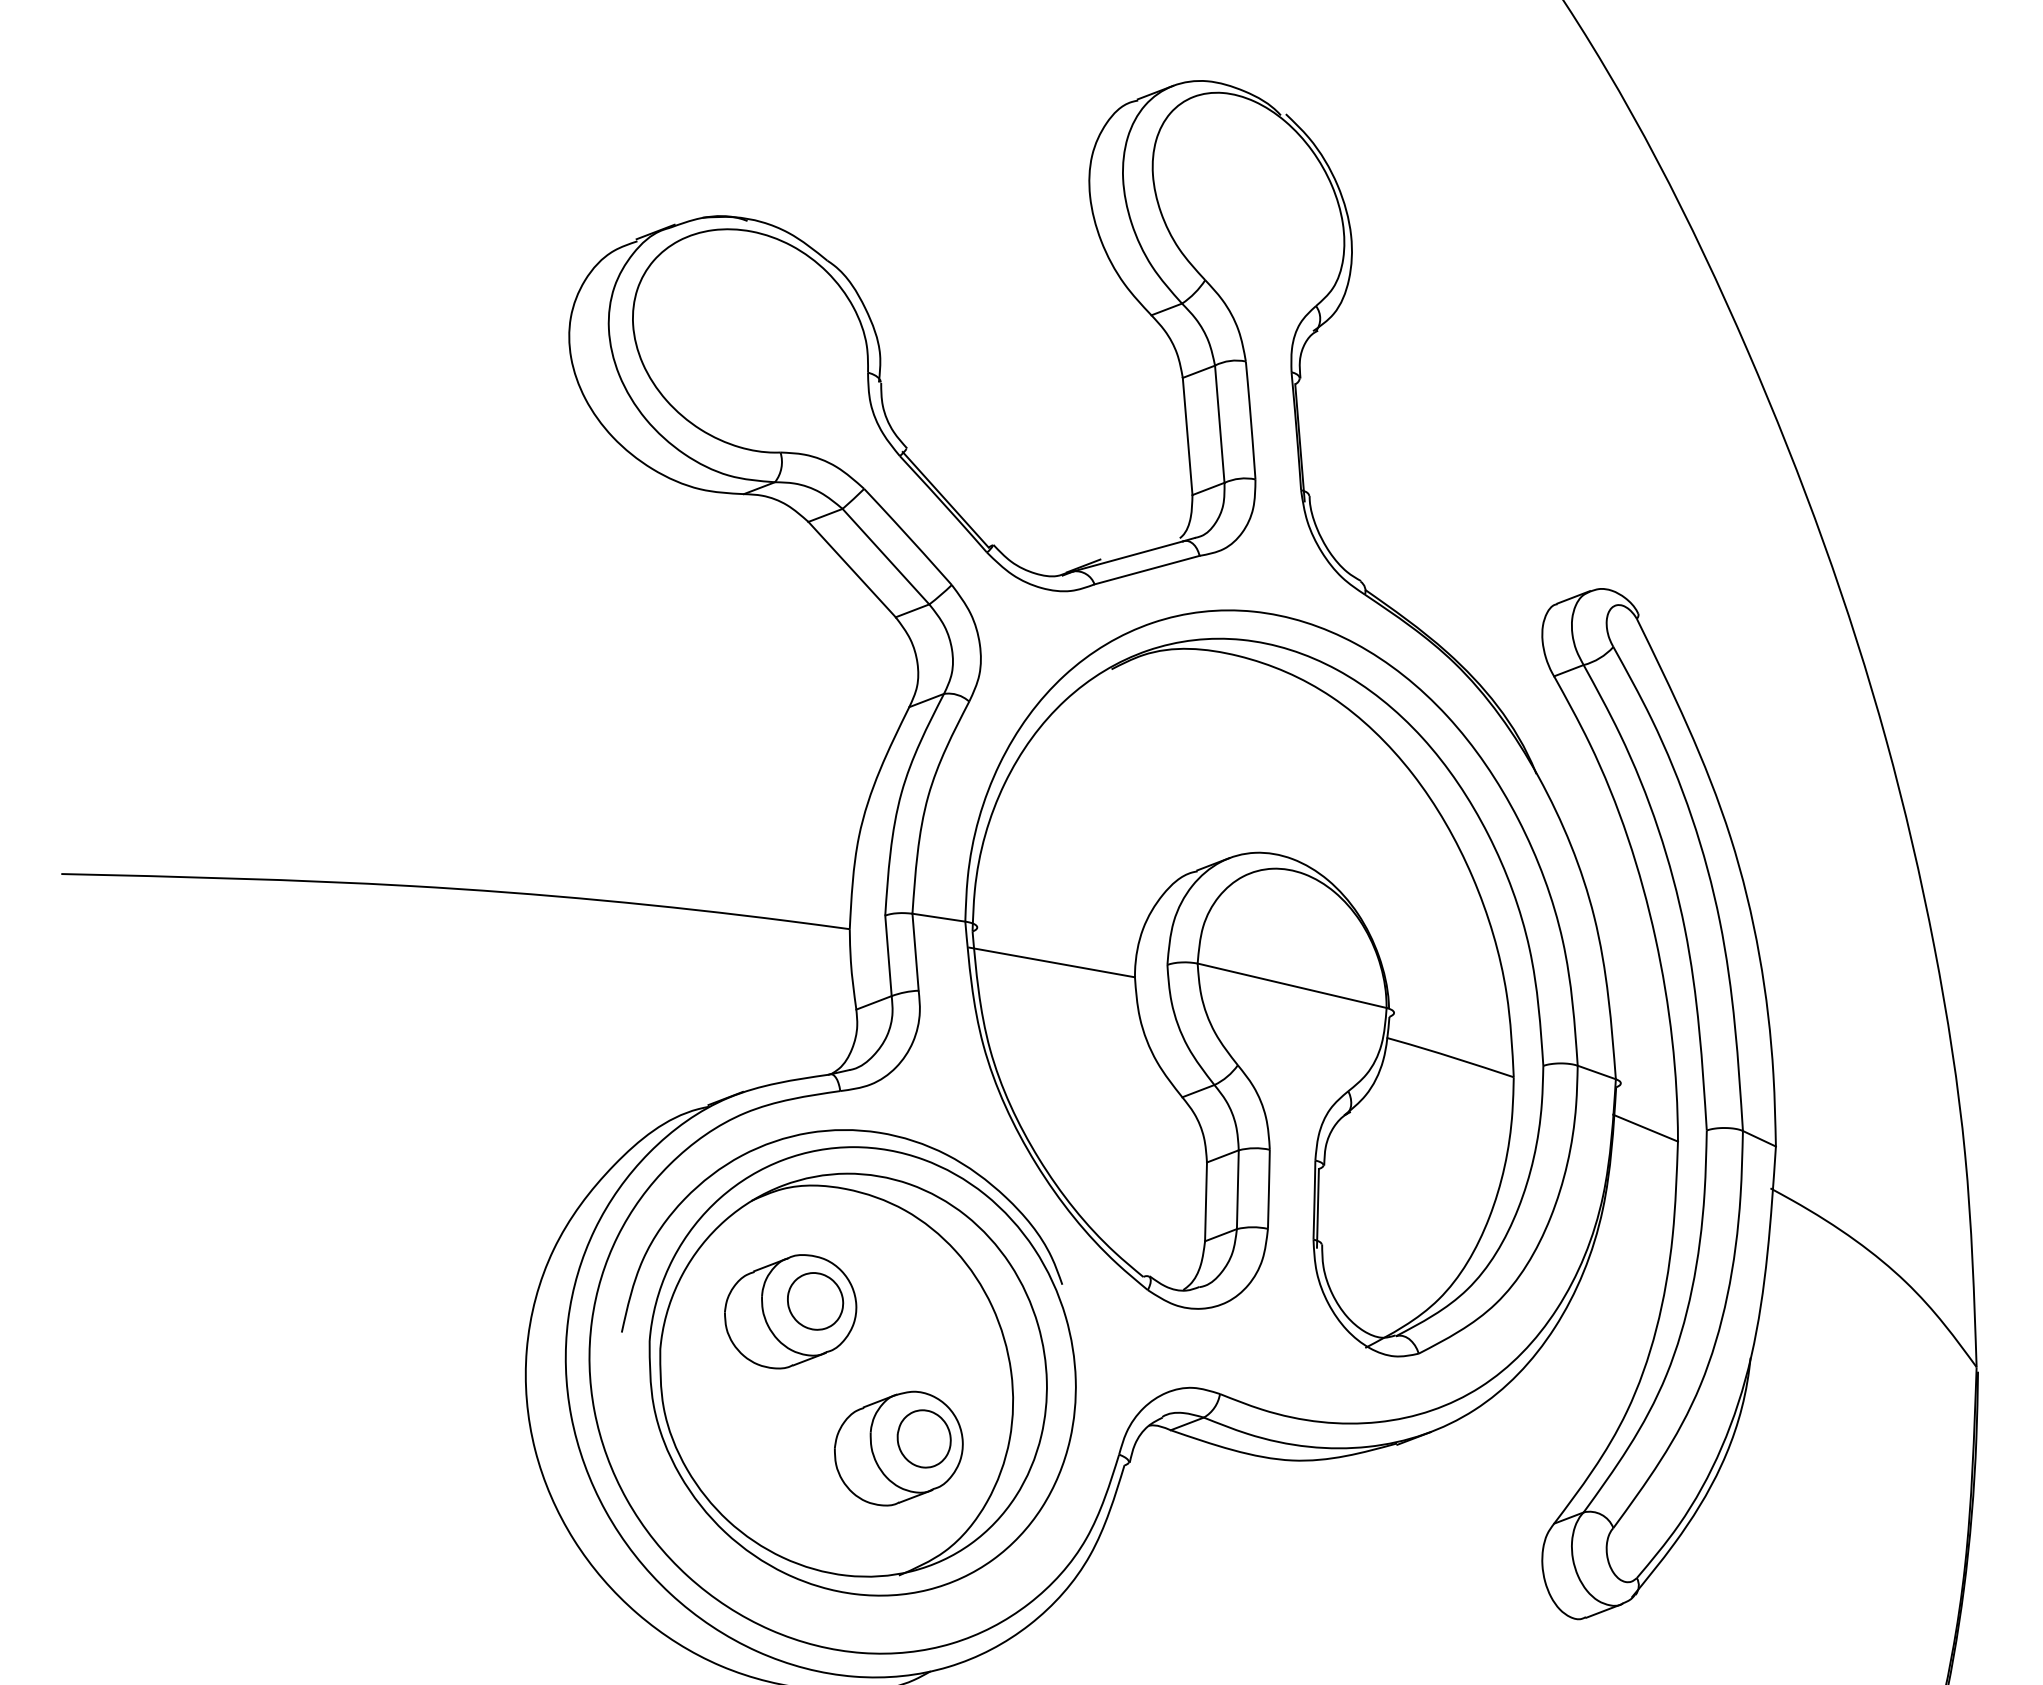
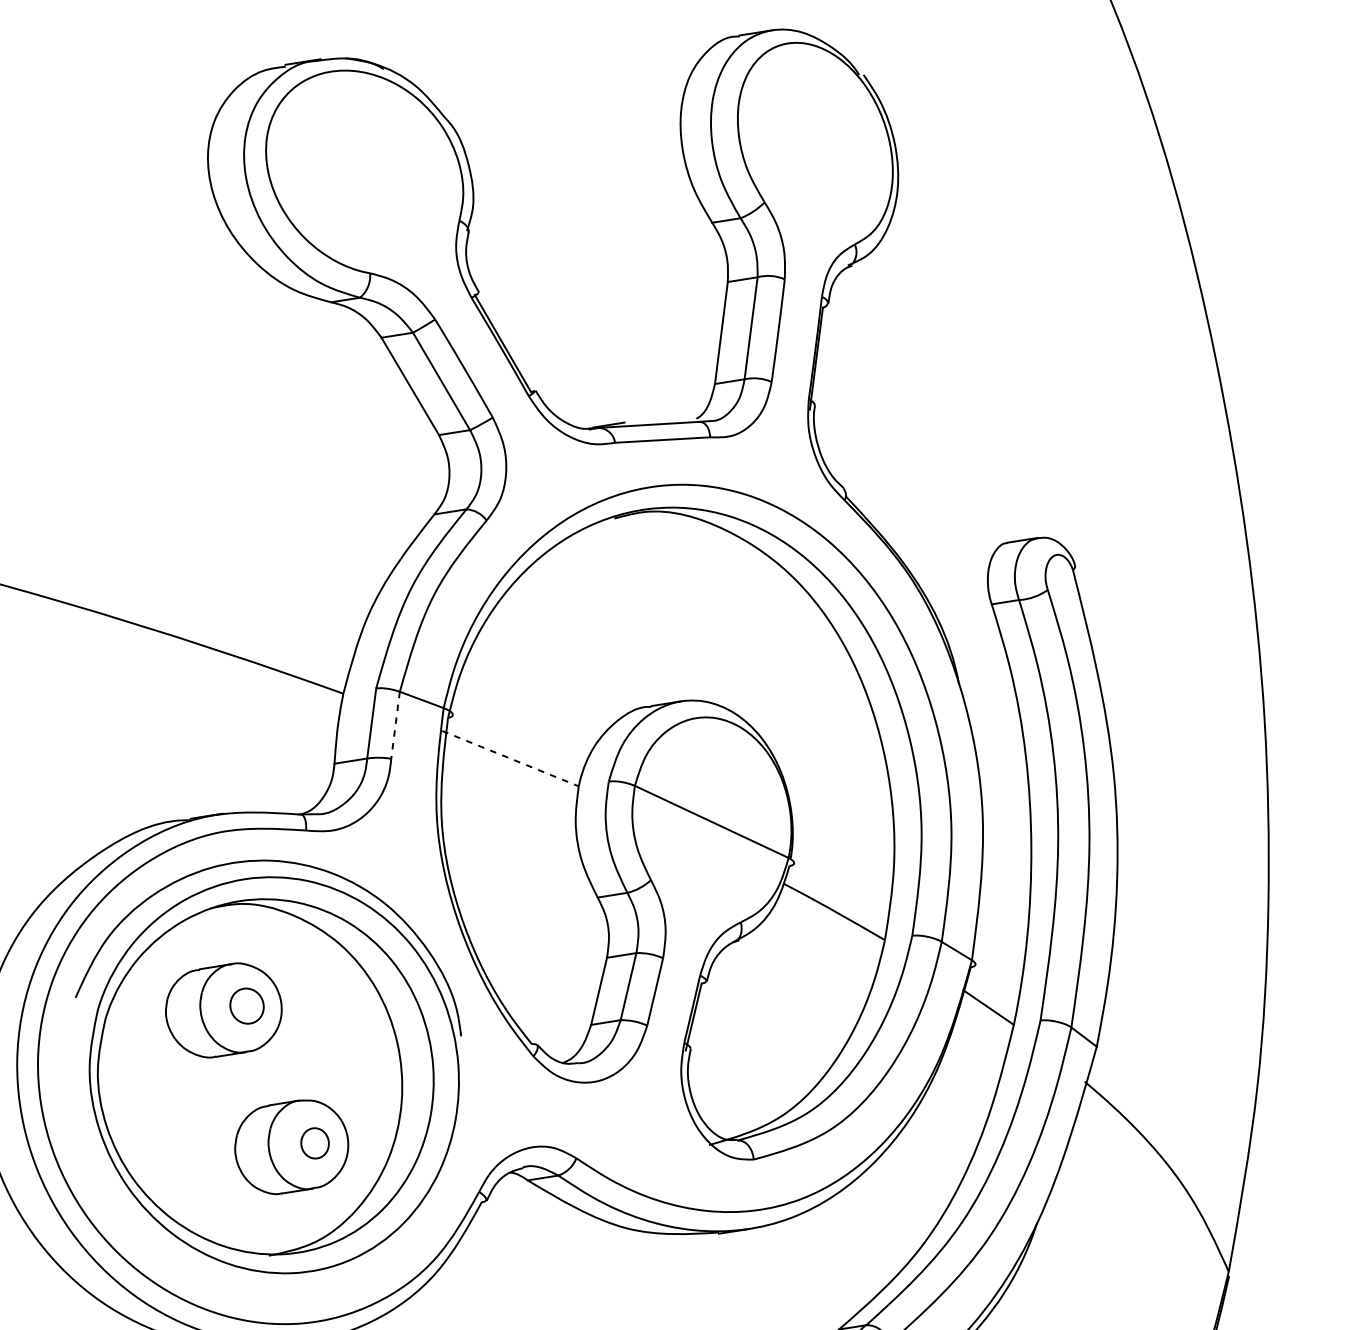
line: (915, 952) -> (395, 725), solid -> dashed
line: (1052, 962) -> (510, 758), solid -> dashed
part: (815, 1301) -> (246, 1006), size x0.7
part: (923, 1438) -> (314, 1142), size x0.6

